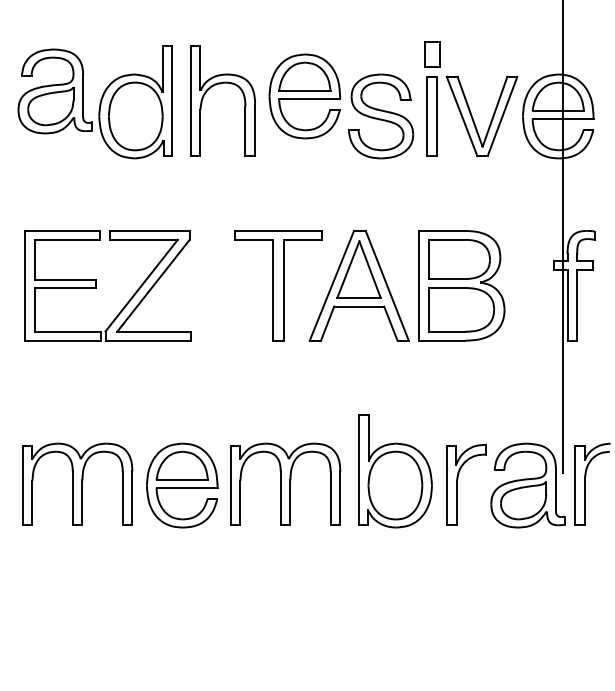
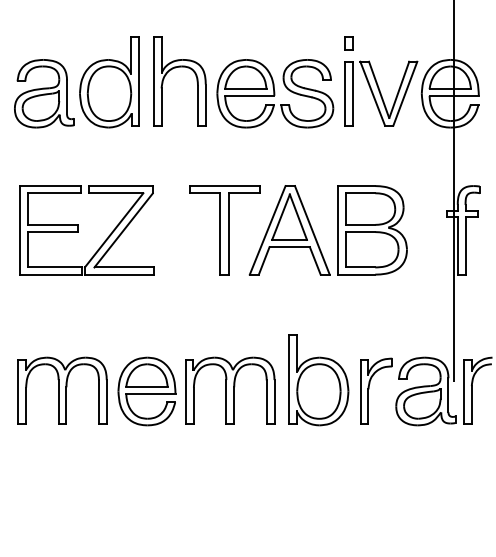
part: (431, 53) -> (348, 42), size x0.62
part: (54, 91) -> (43, 93), moved
part: (304, 96) -> (245, 93), moved

